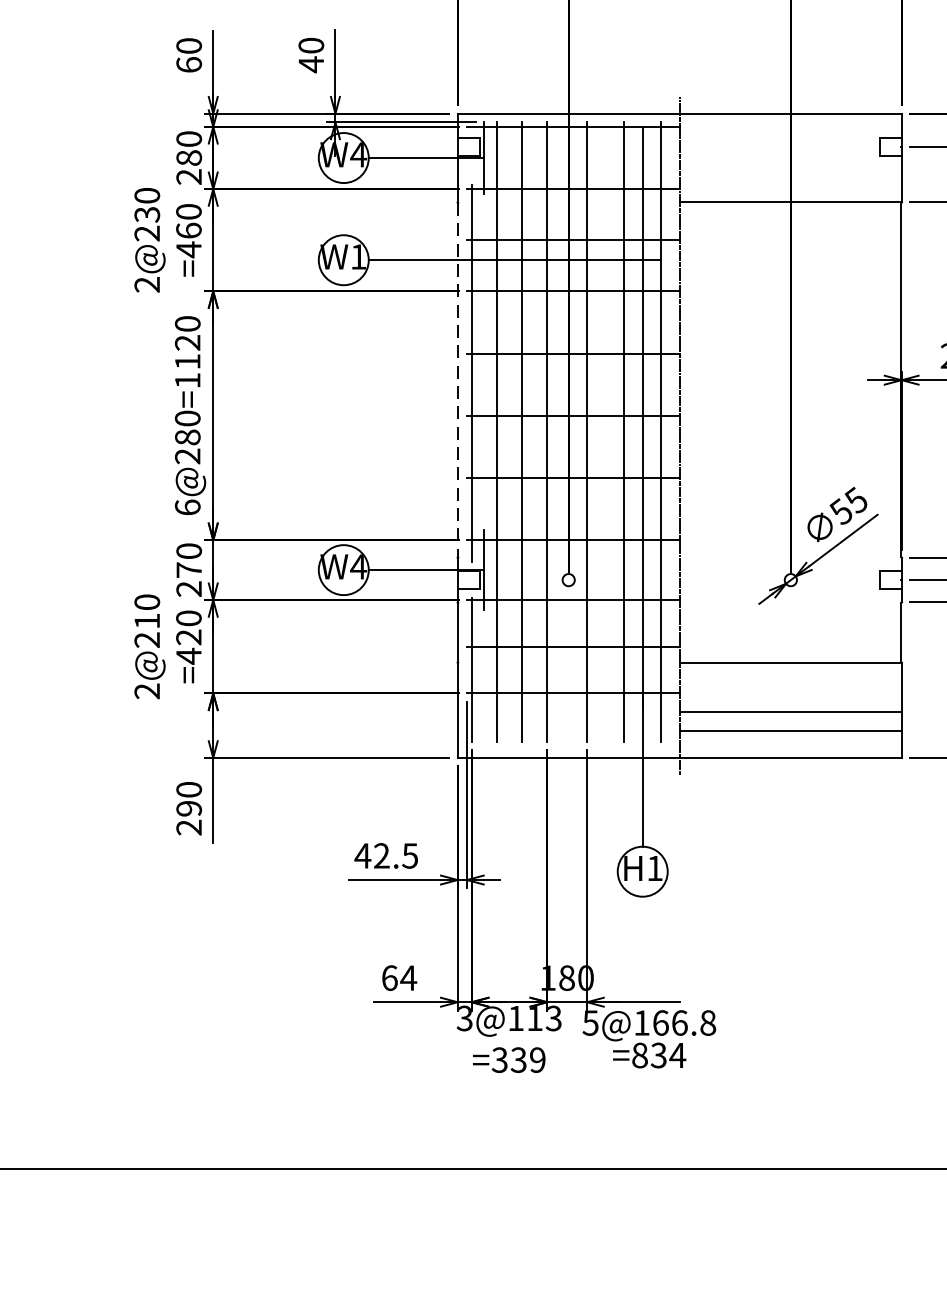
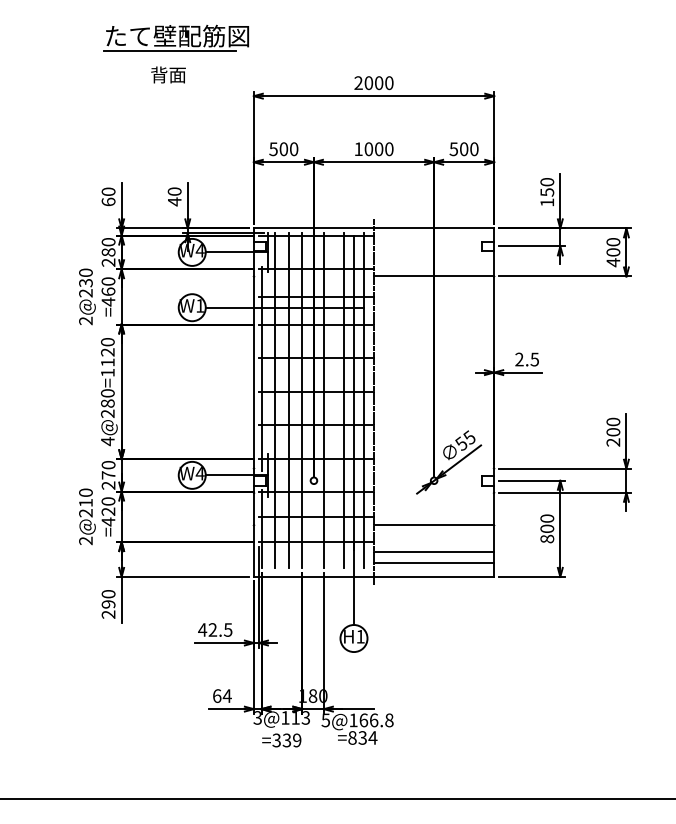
line: (458, 379) -> (254, 372), dashed -> solid
text: (187, 507) -> (107, 441), 6@280=1120 -> 4@280=1120

